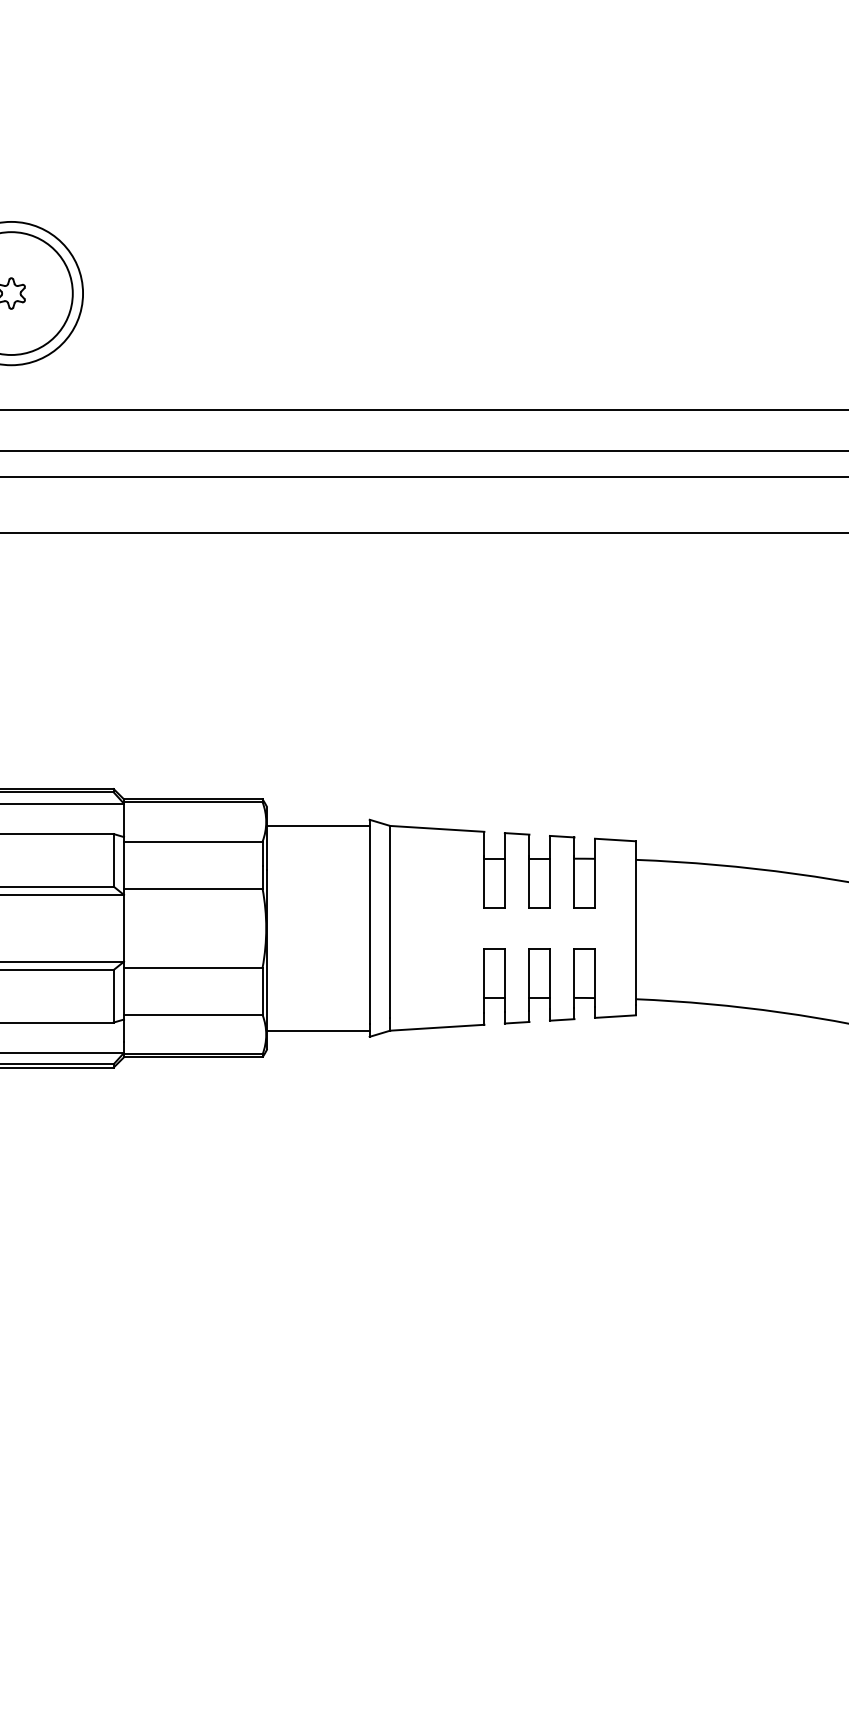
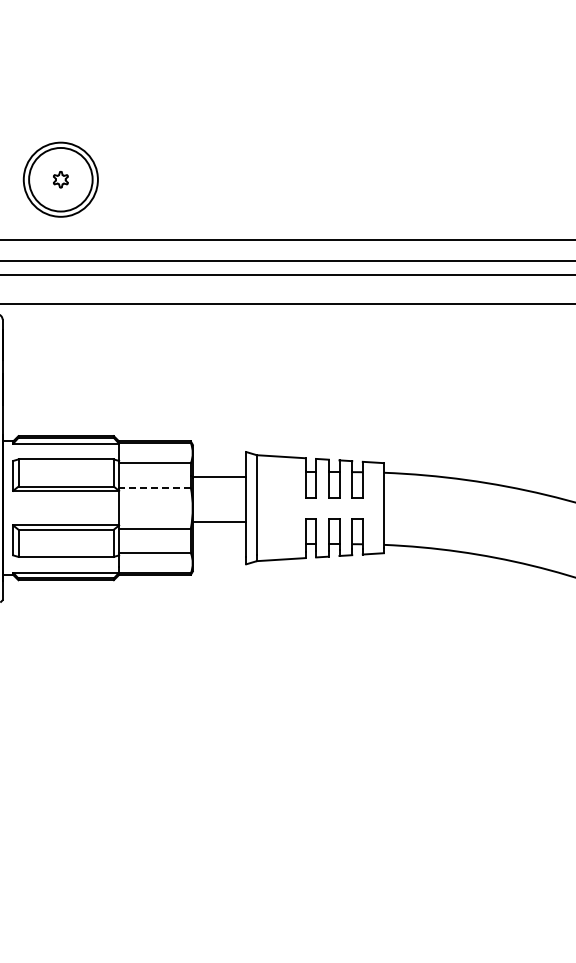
line: (317, 826) -> (219, 477), moved
line: (194, 888) -> (155, 487), solid -> dashed
line: (317, 1031) -> (219, 522), moved

